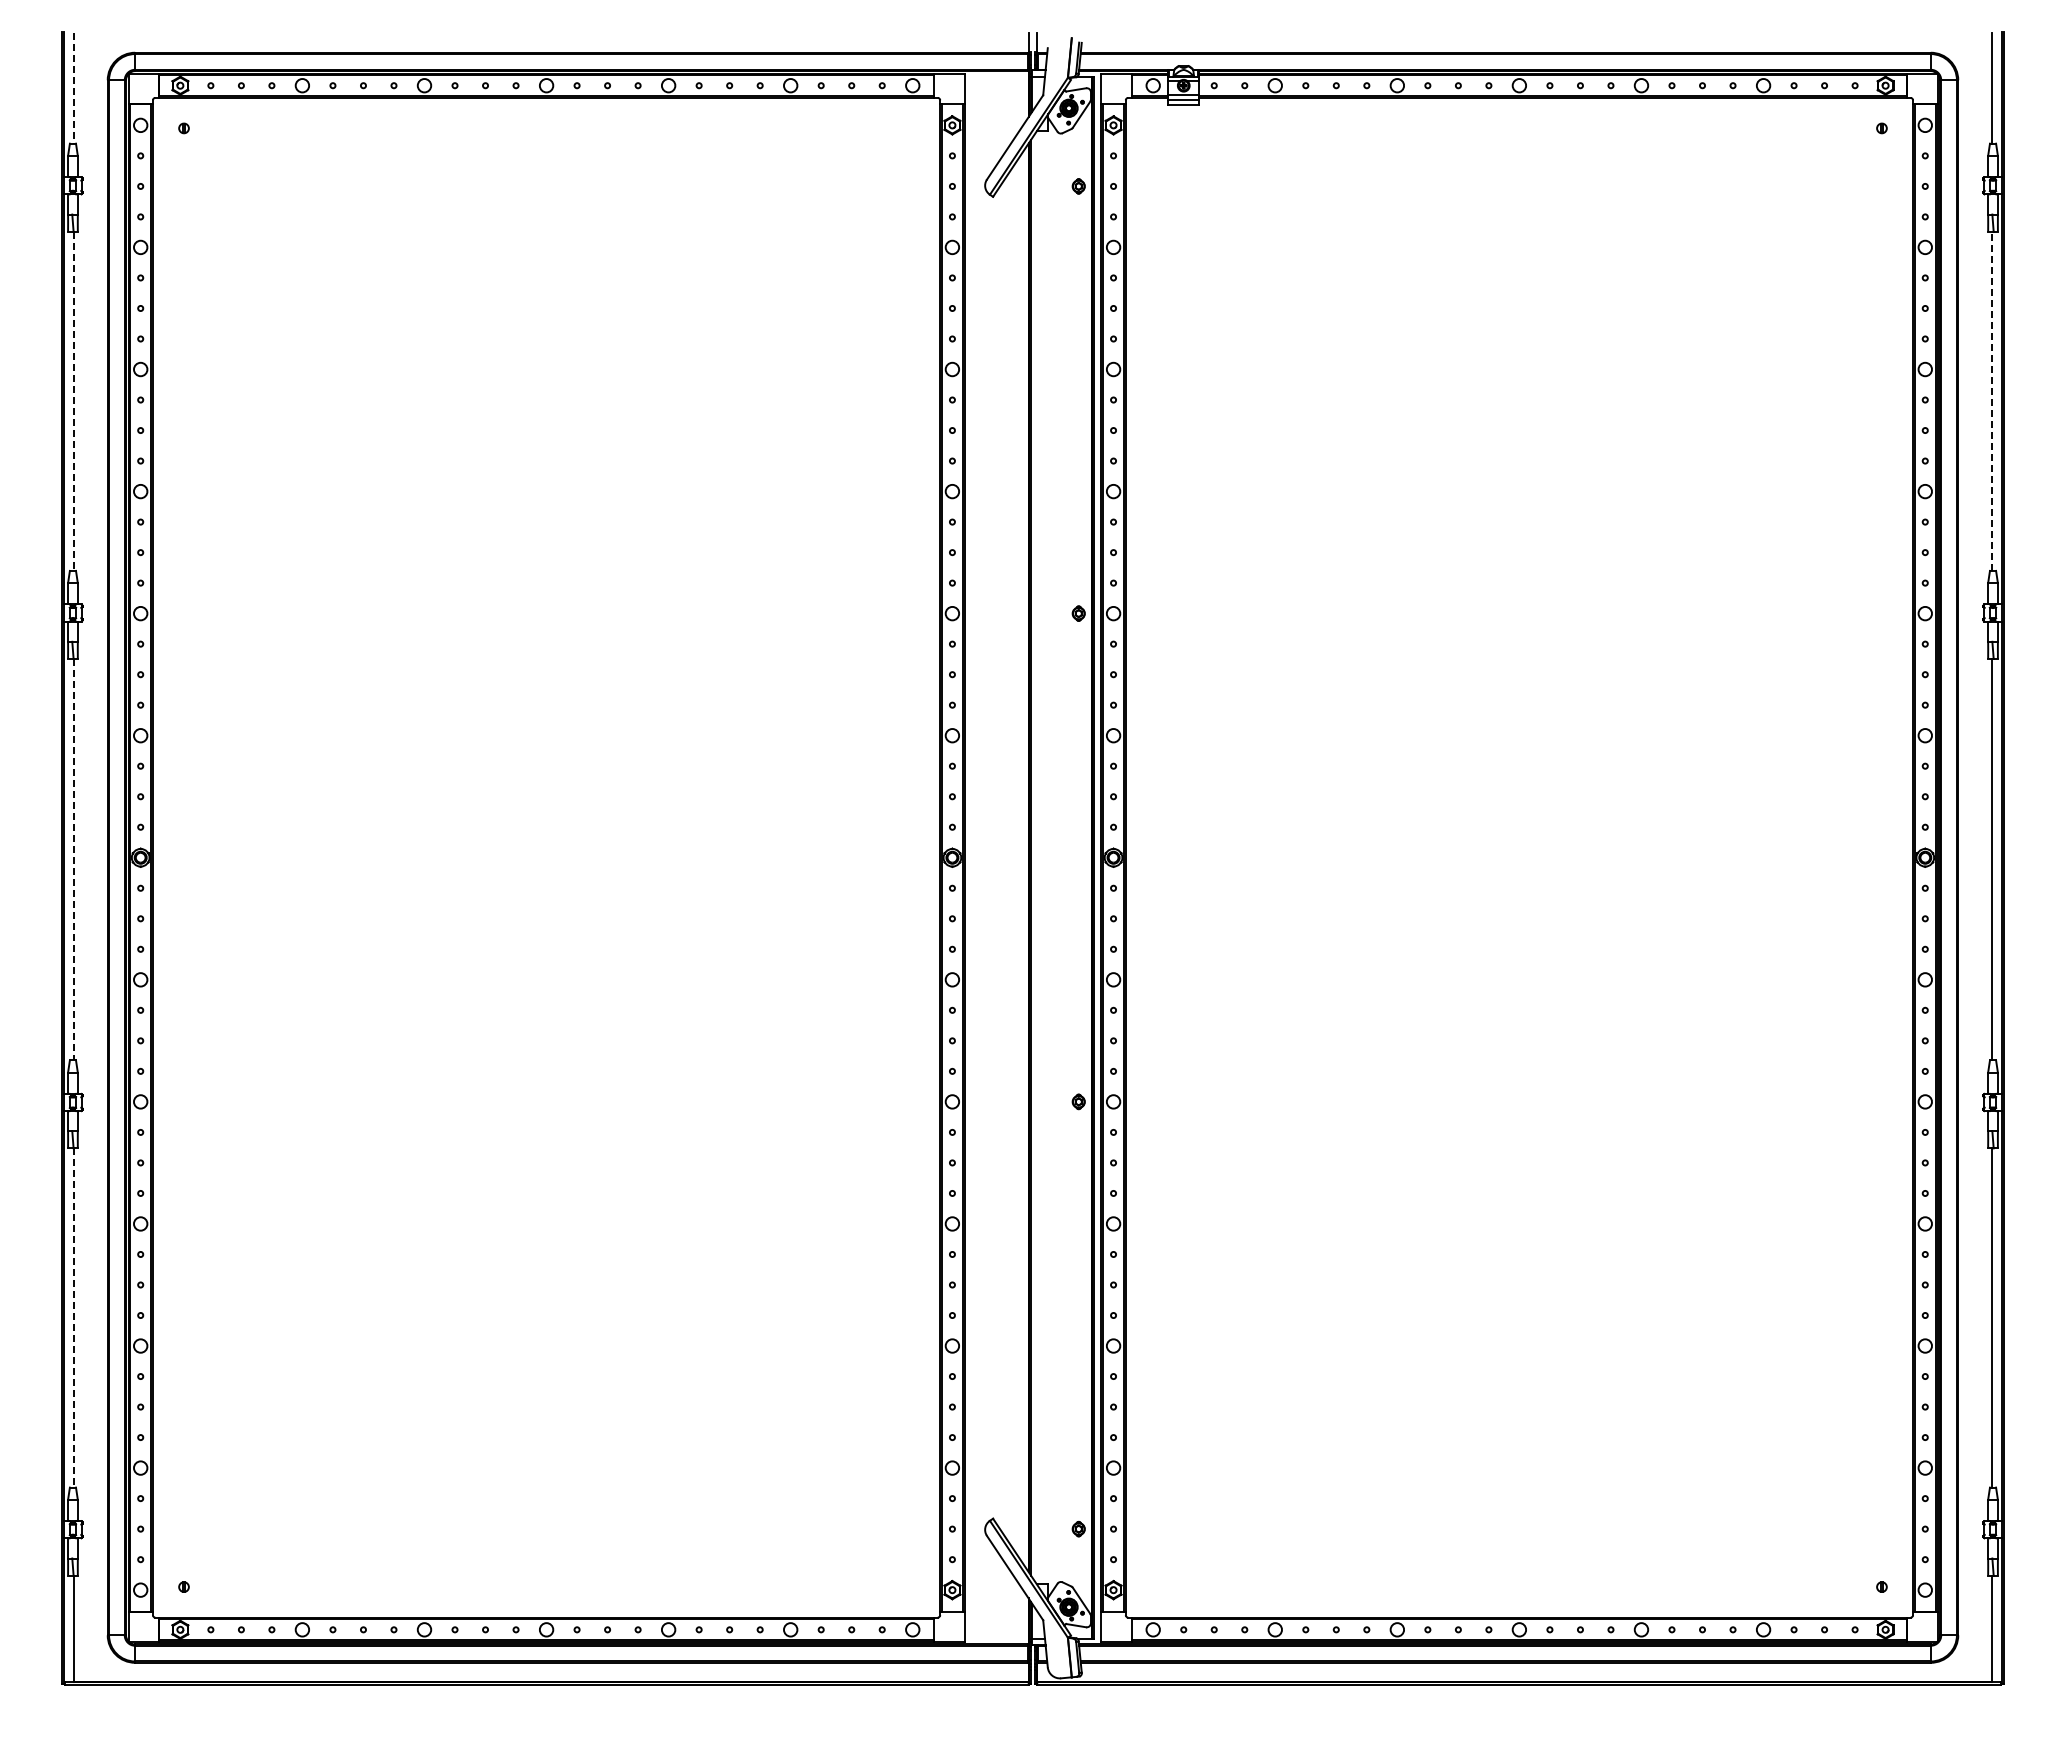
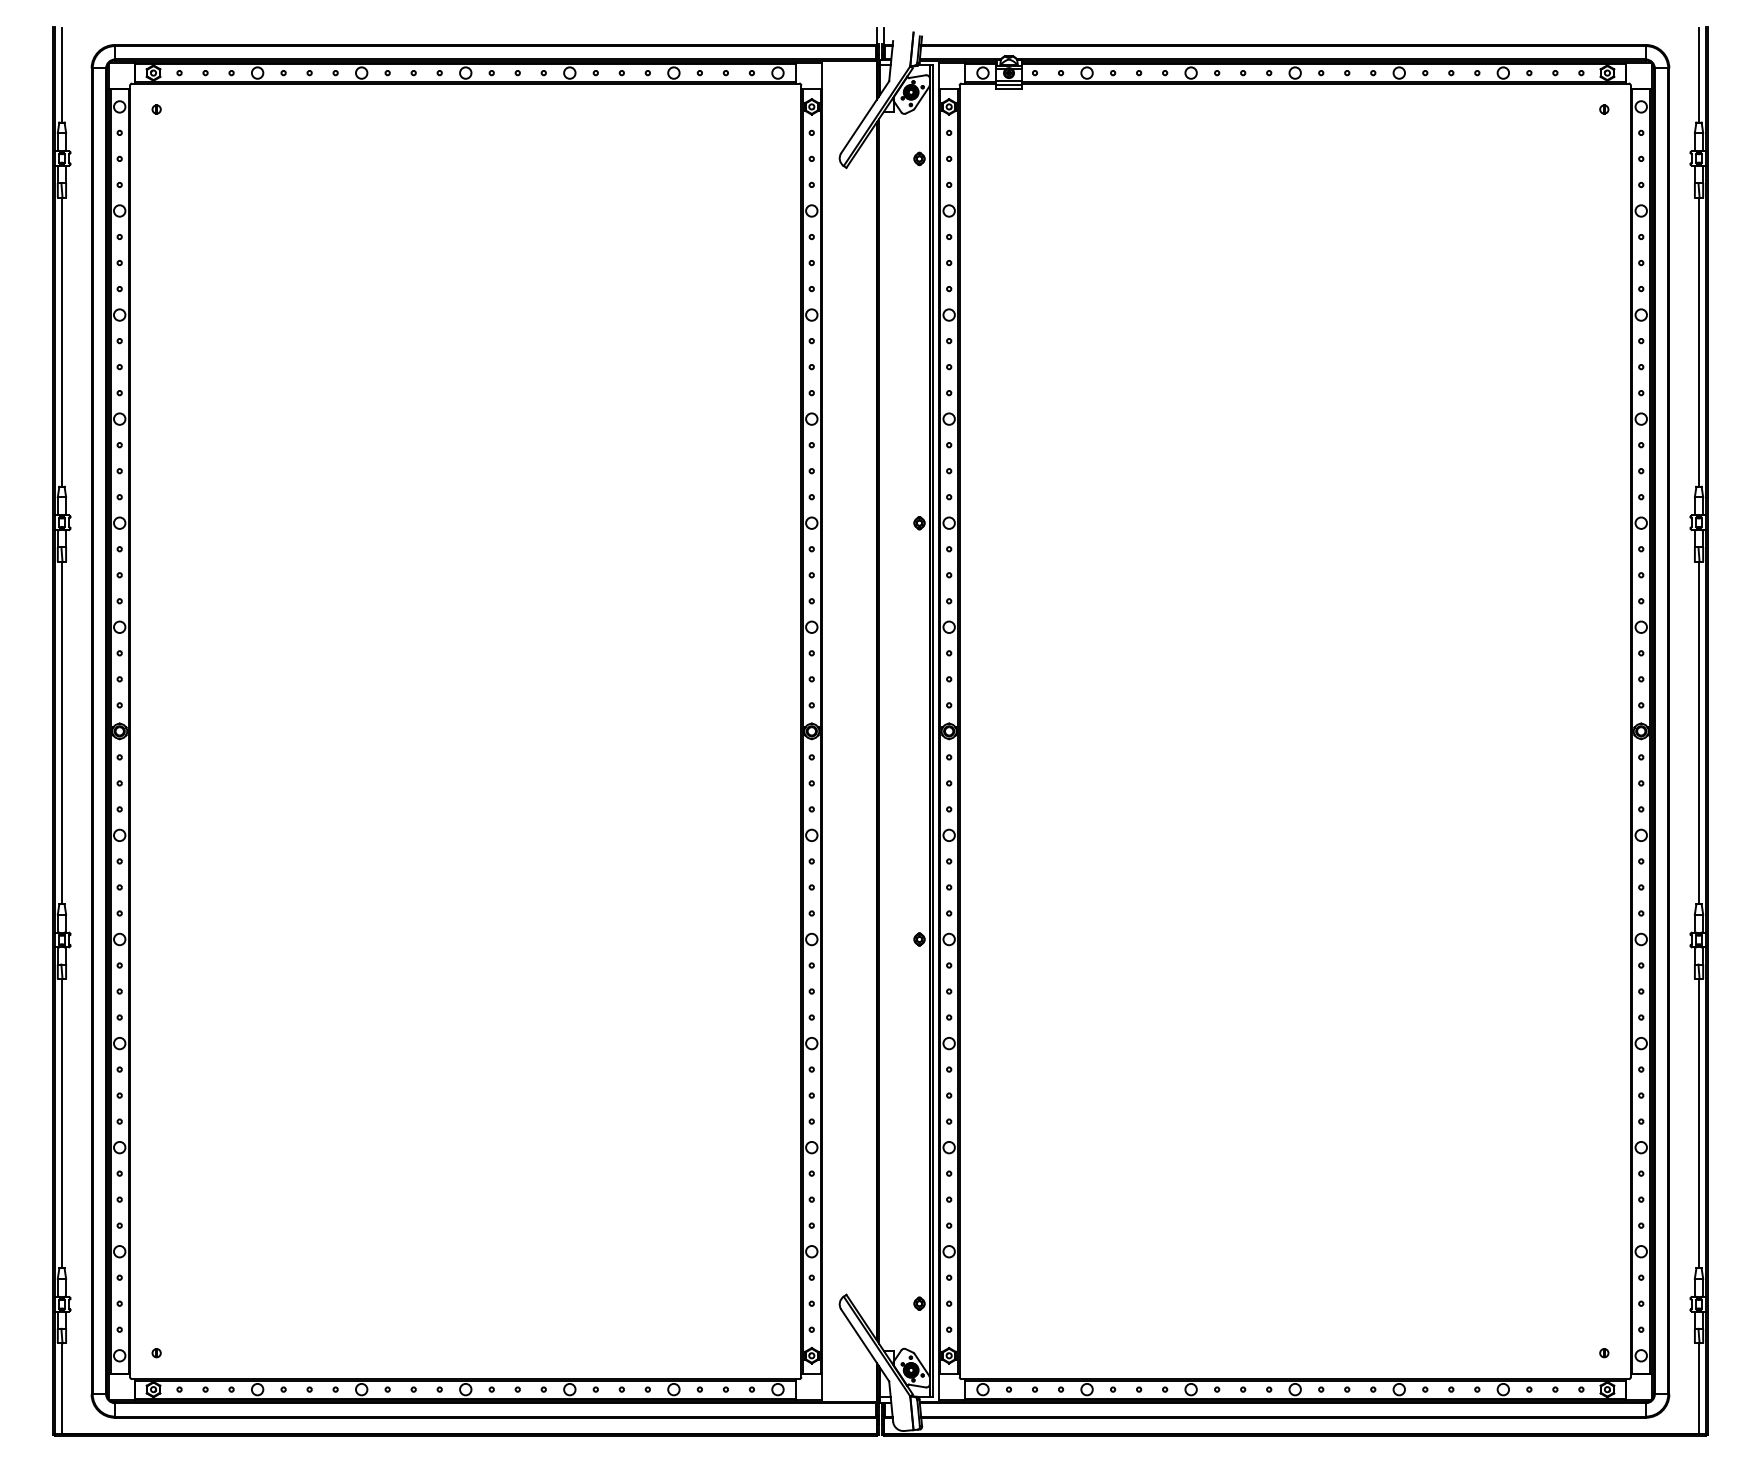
line: (73, 88) -> (62, 75), dashed -> solid
line: (73, 401) -> (62, 342), dashed -> solid
line: (1992, 401) -> (1698, 342), dashed -> solid
line: (73, 859) -> (62, 732), dashed -> solid
line: (73, 1318) -> (62, 1124), dashed -> solid

